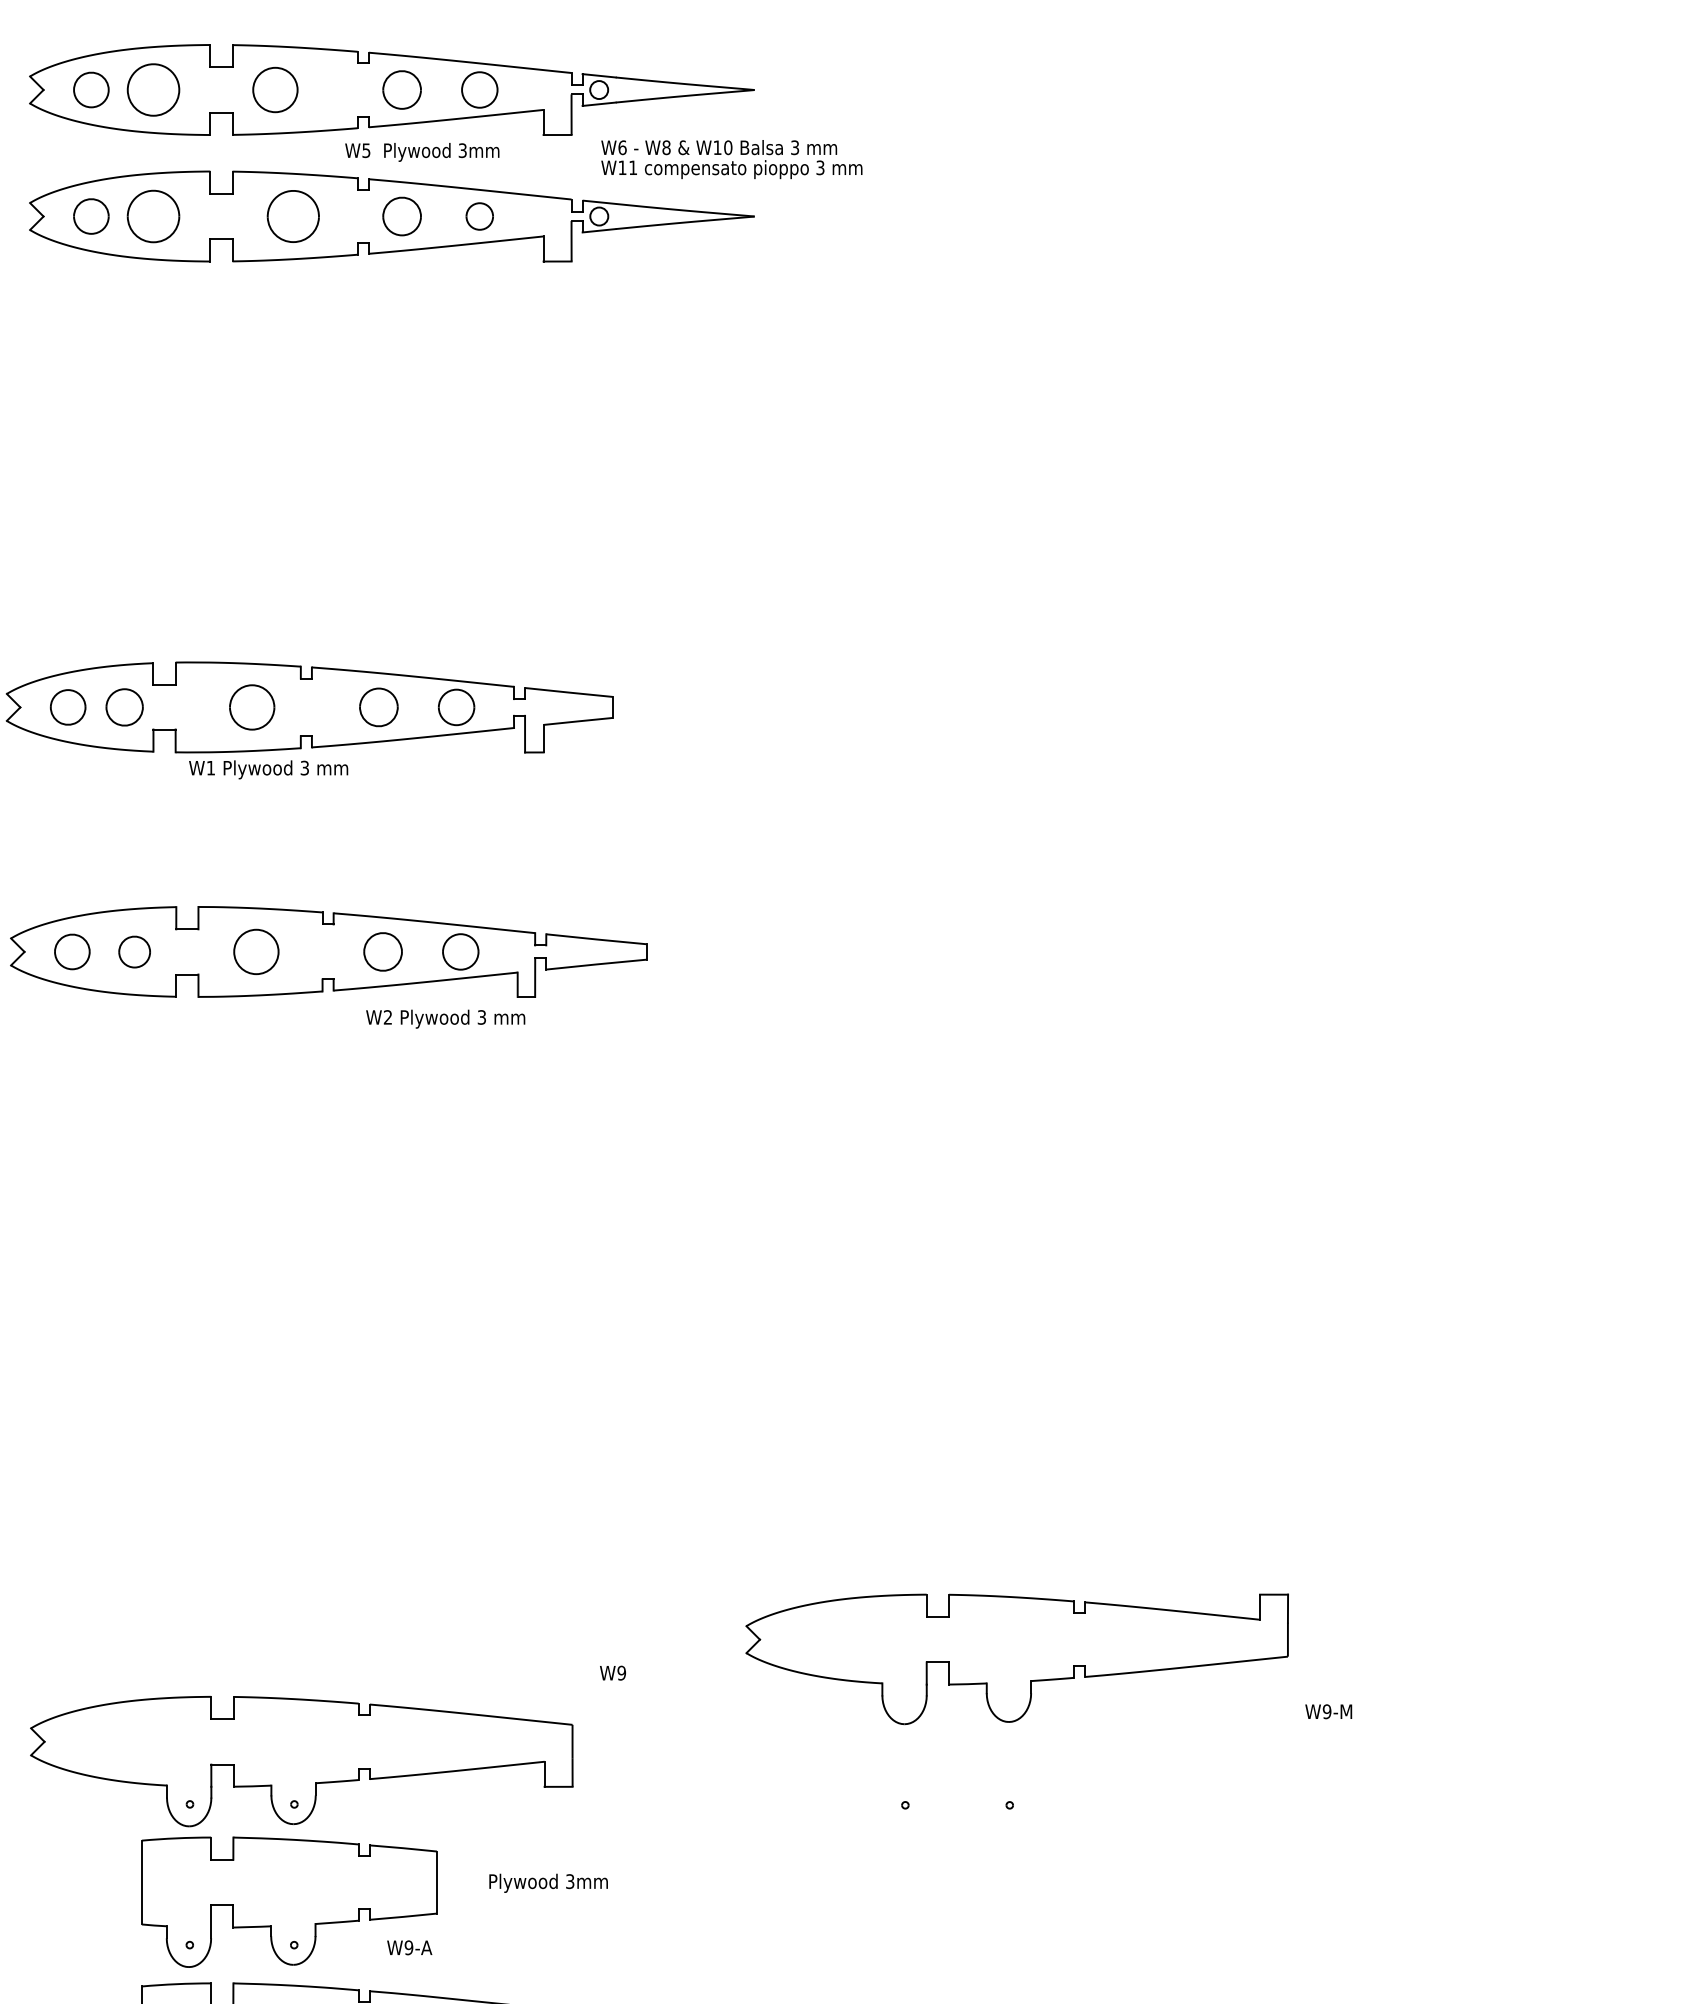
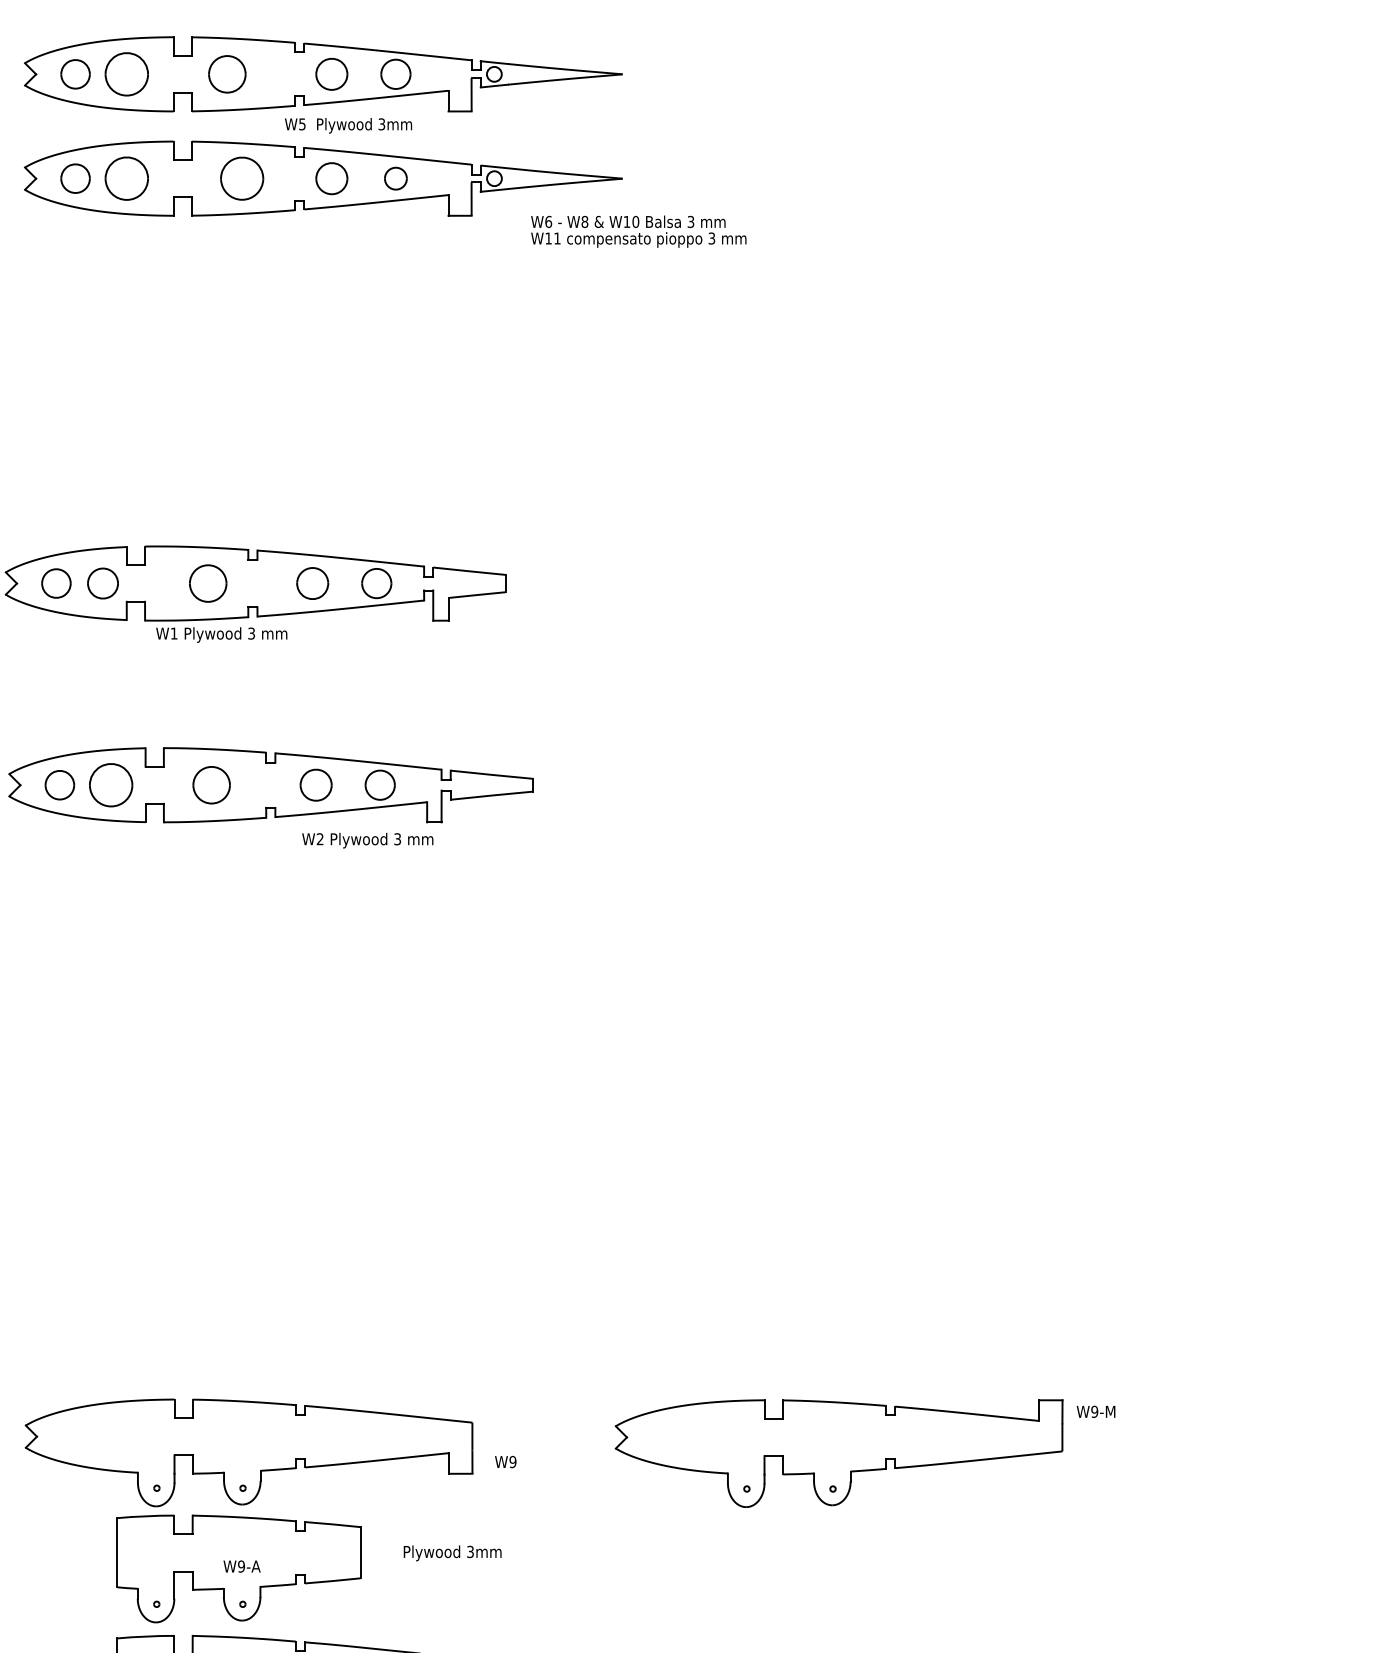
text: (731, 159) -> (638, 231), moved
part: (134, 952) -> (111, 785), size x1.67
part: (1016, 1659) -> (838, 1453), moved
text: (612, 1673) -> (505, 1462), moved
text: (408, 1947) -> (241, 1566), moved

